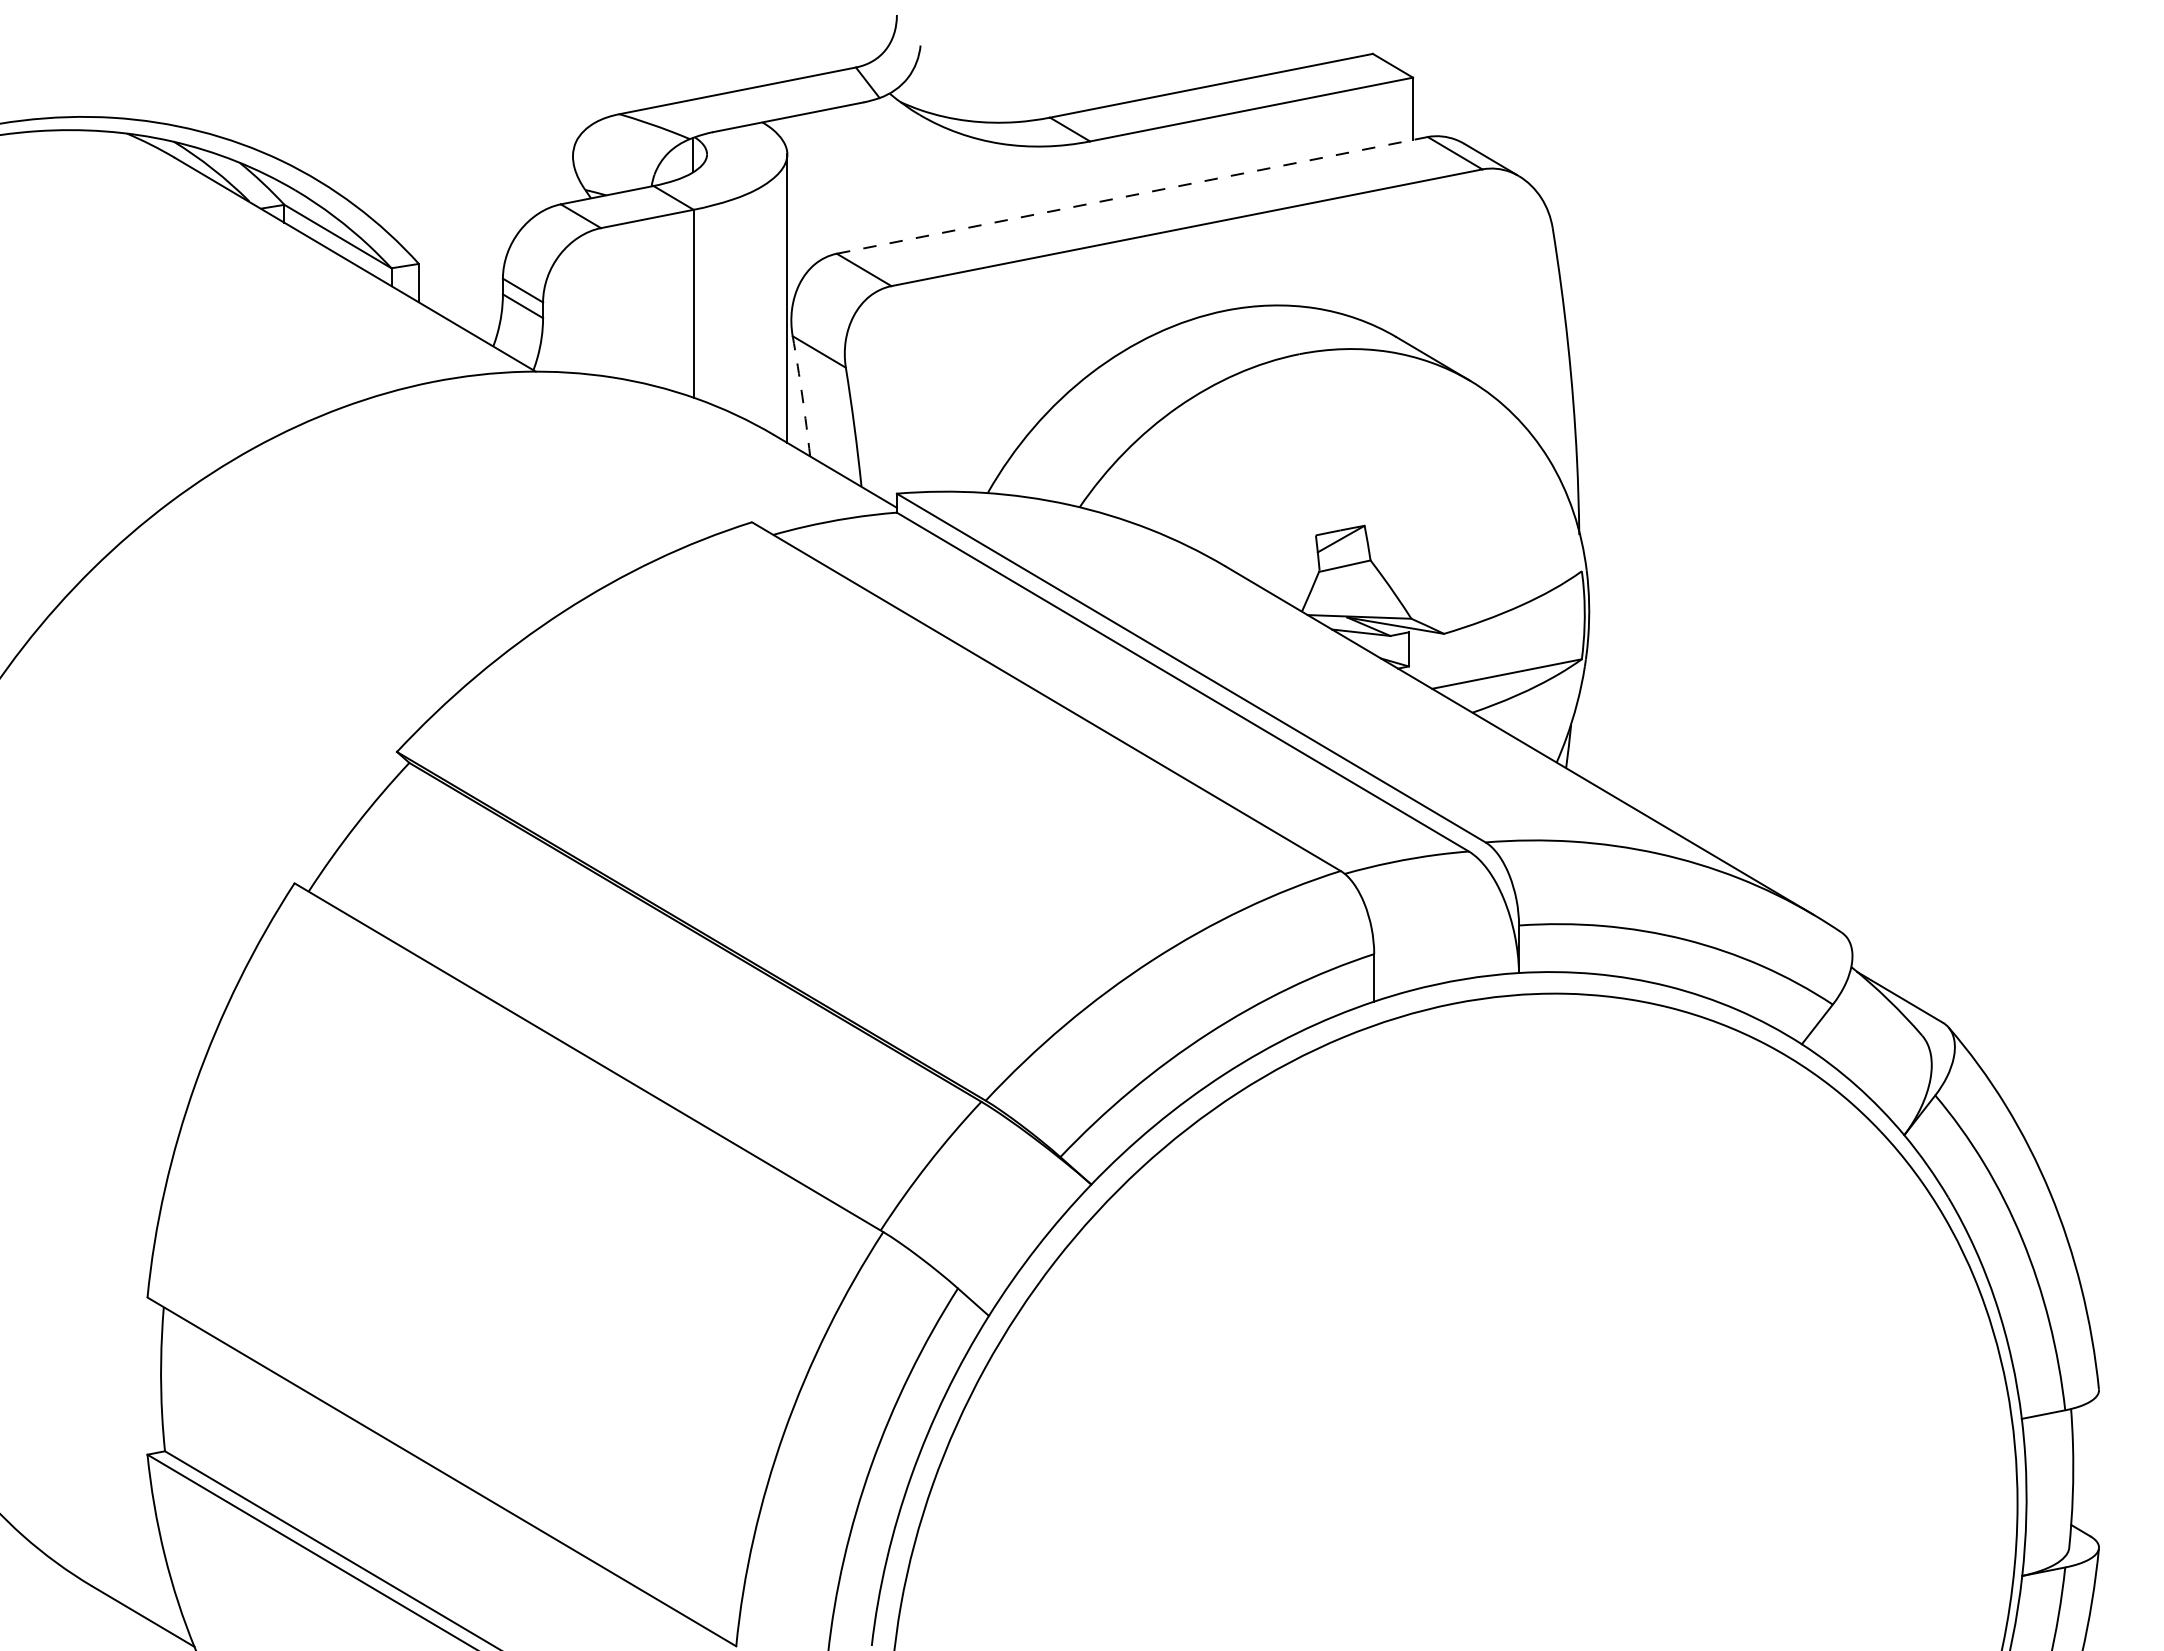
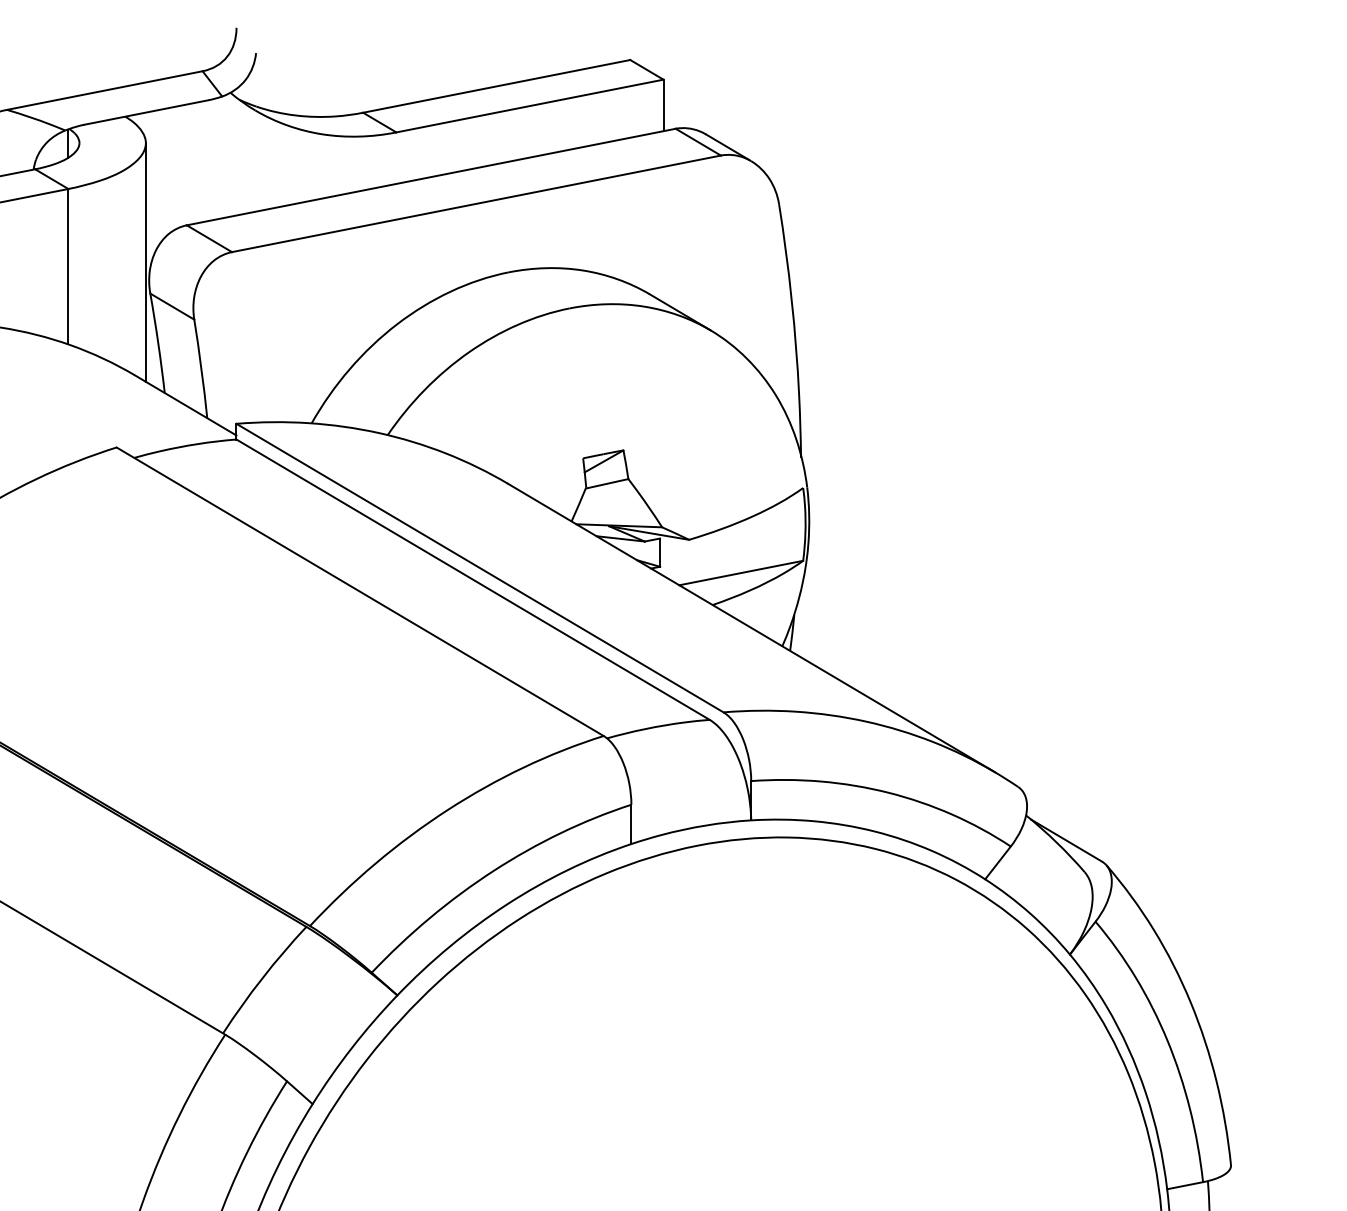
line: (1131, 195) -> (430, 177), dashed -> solid
arc: (802, 396) -> (158, 343), dashed -> solid

